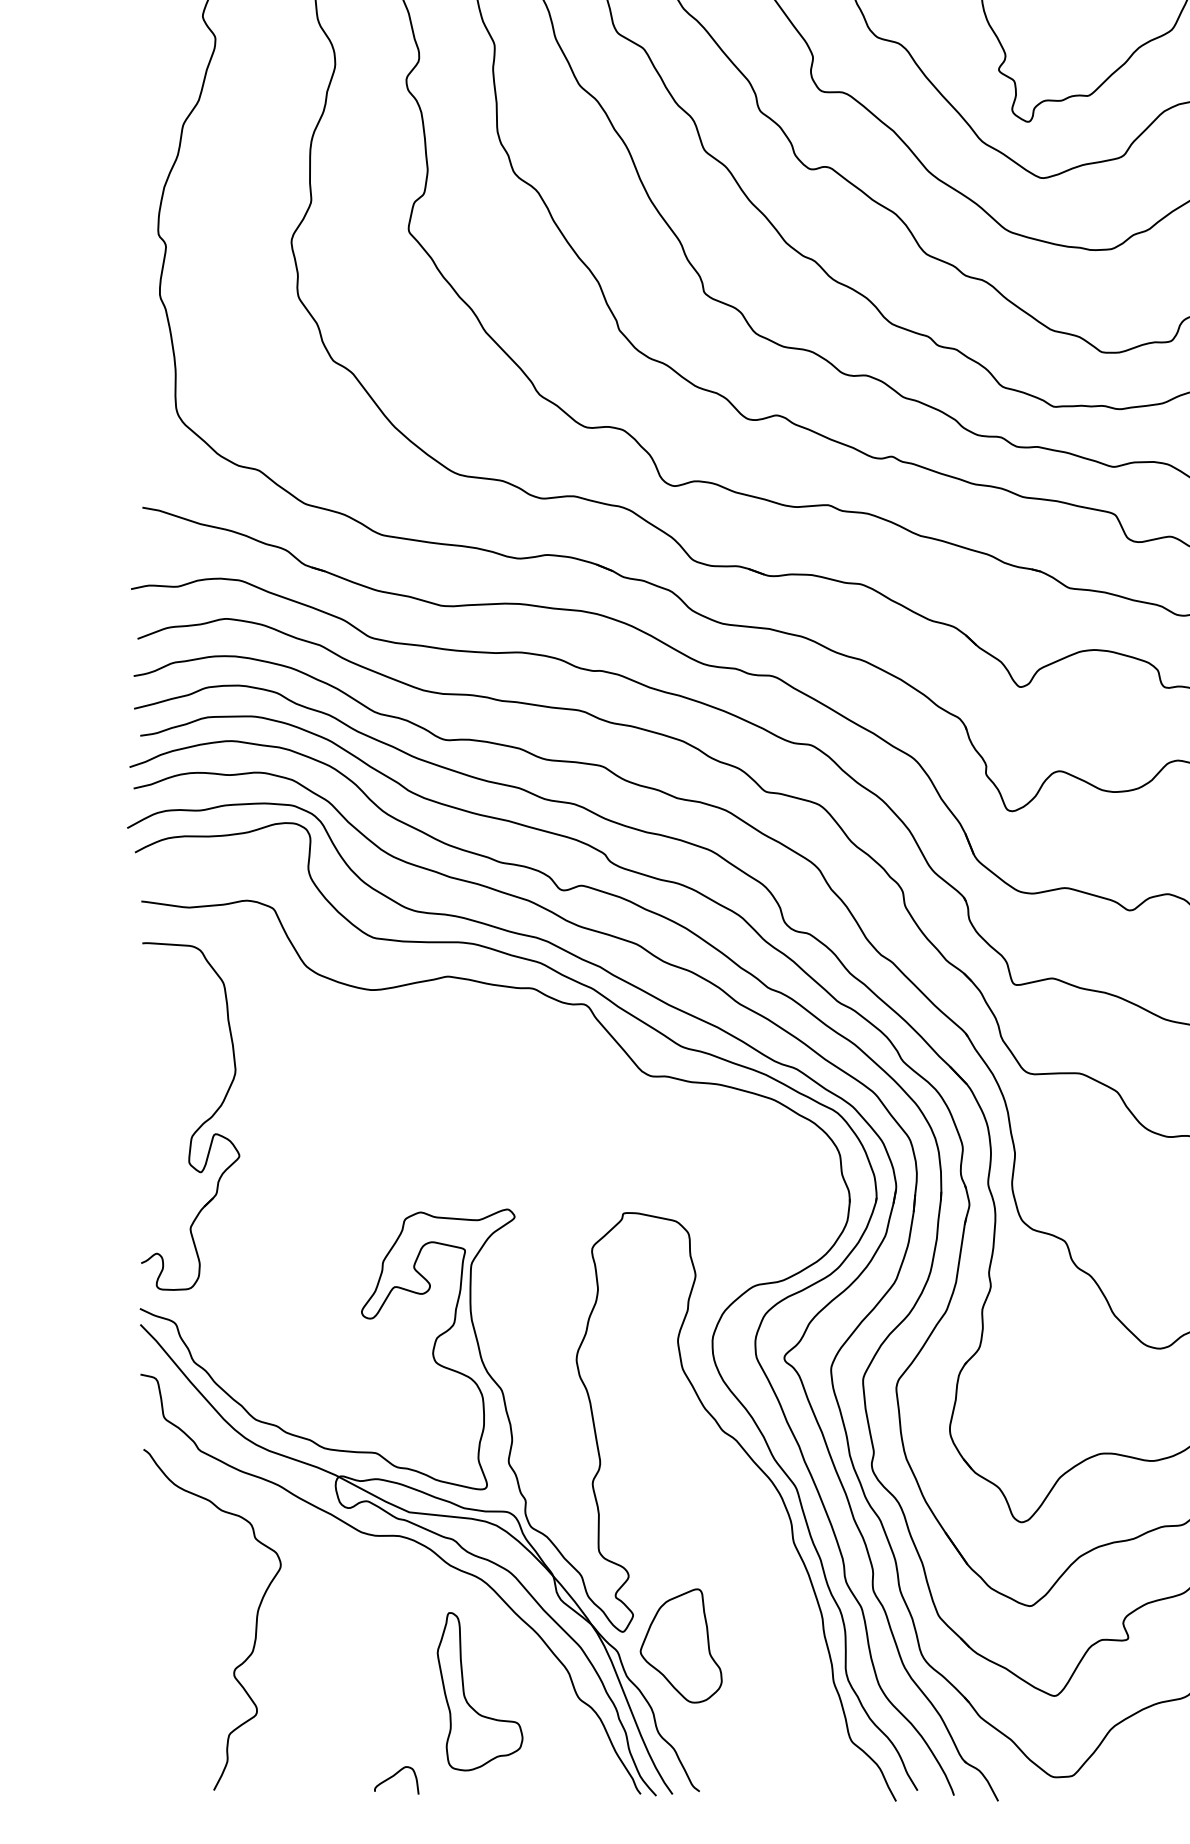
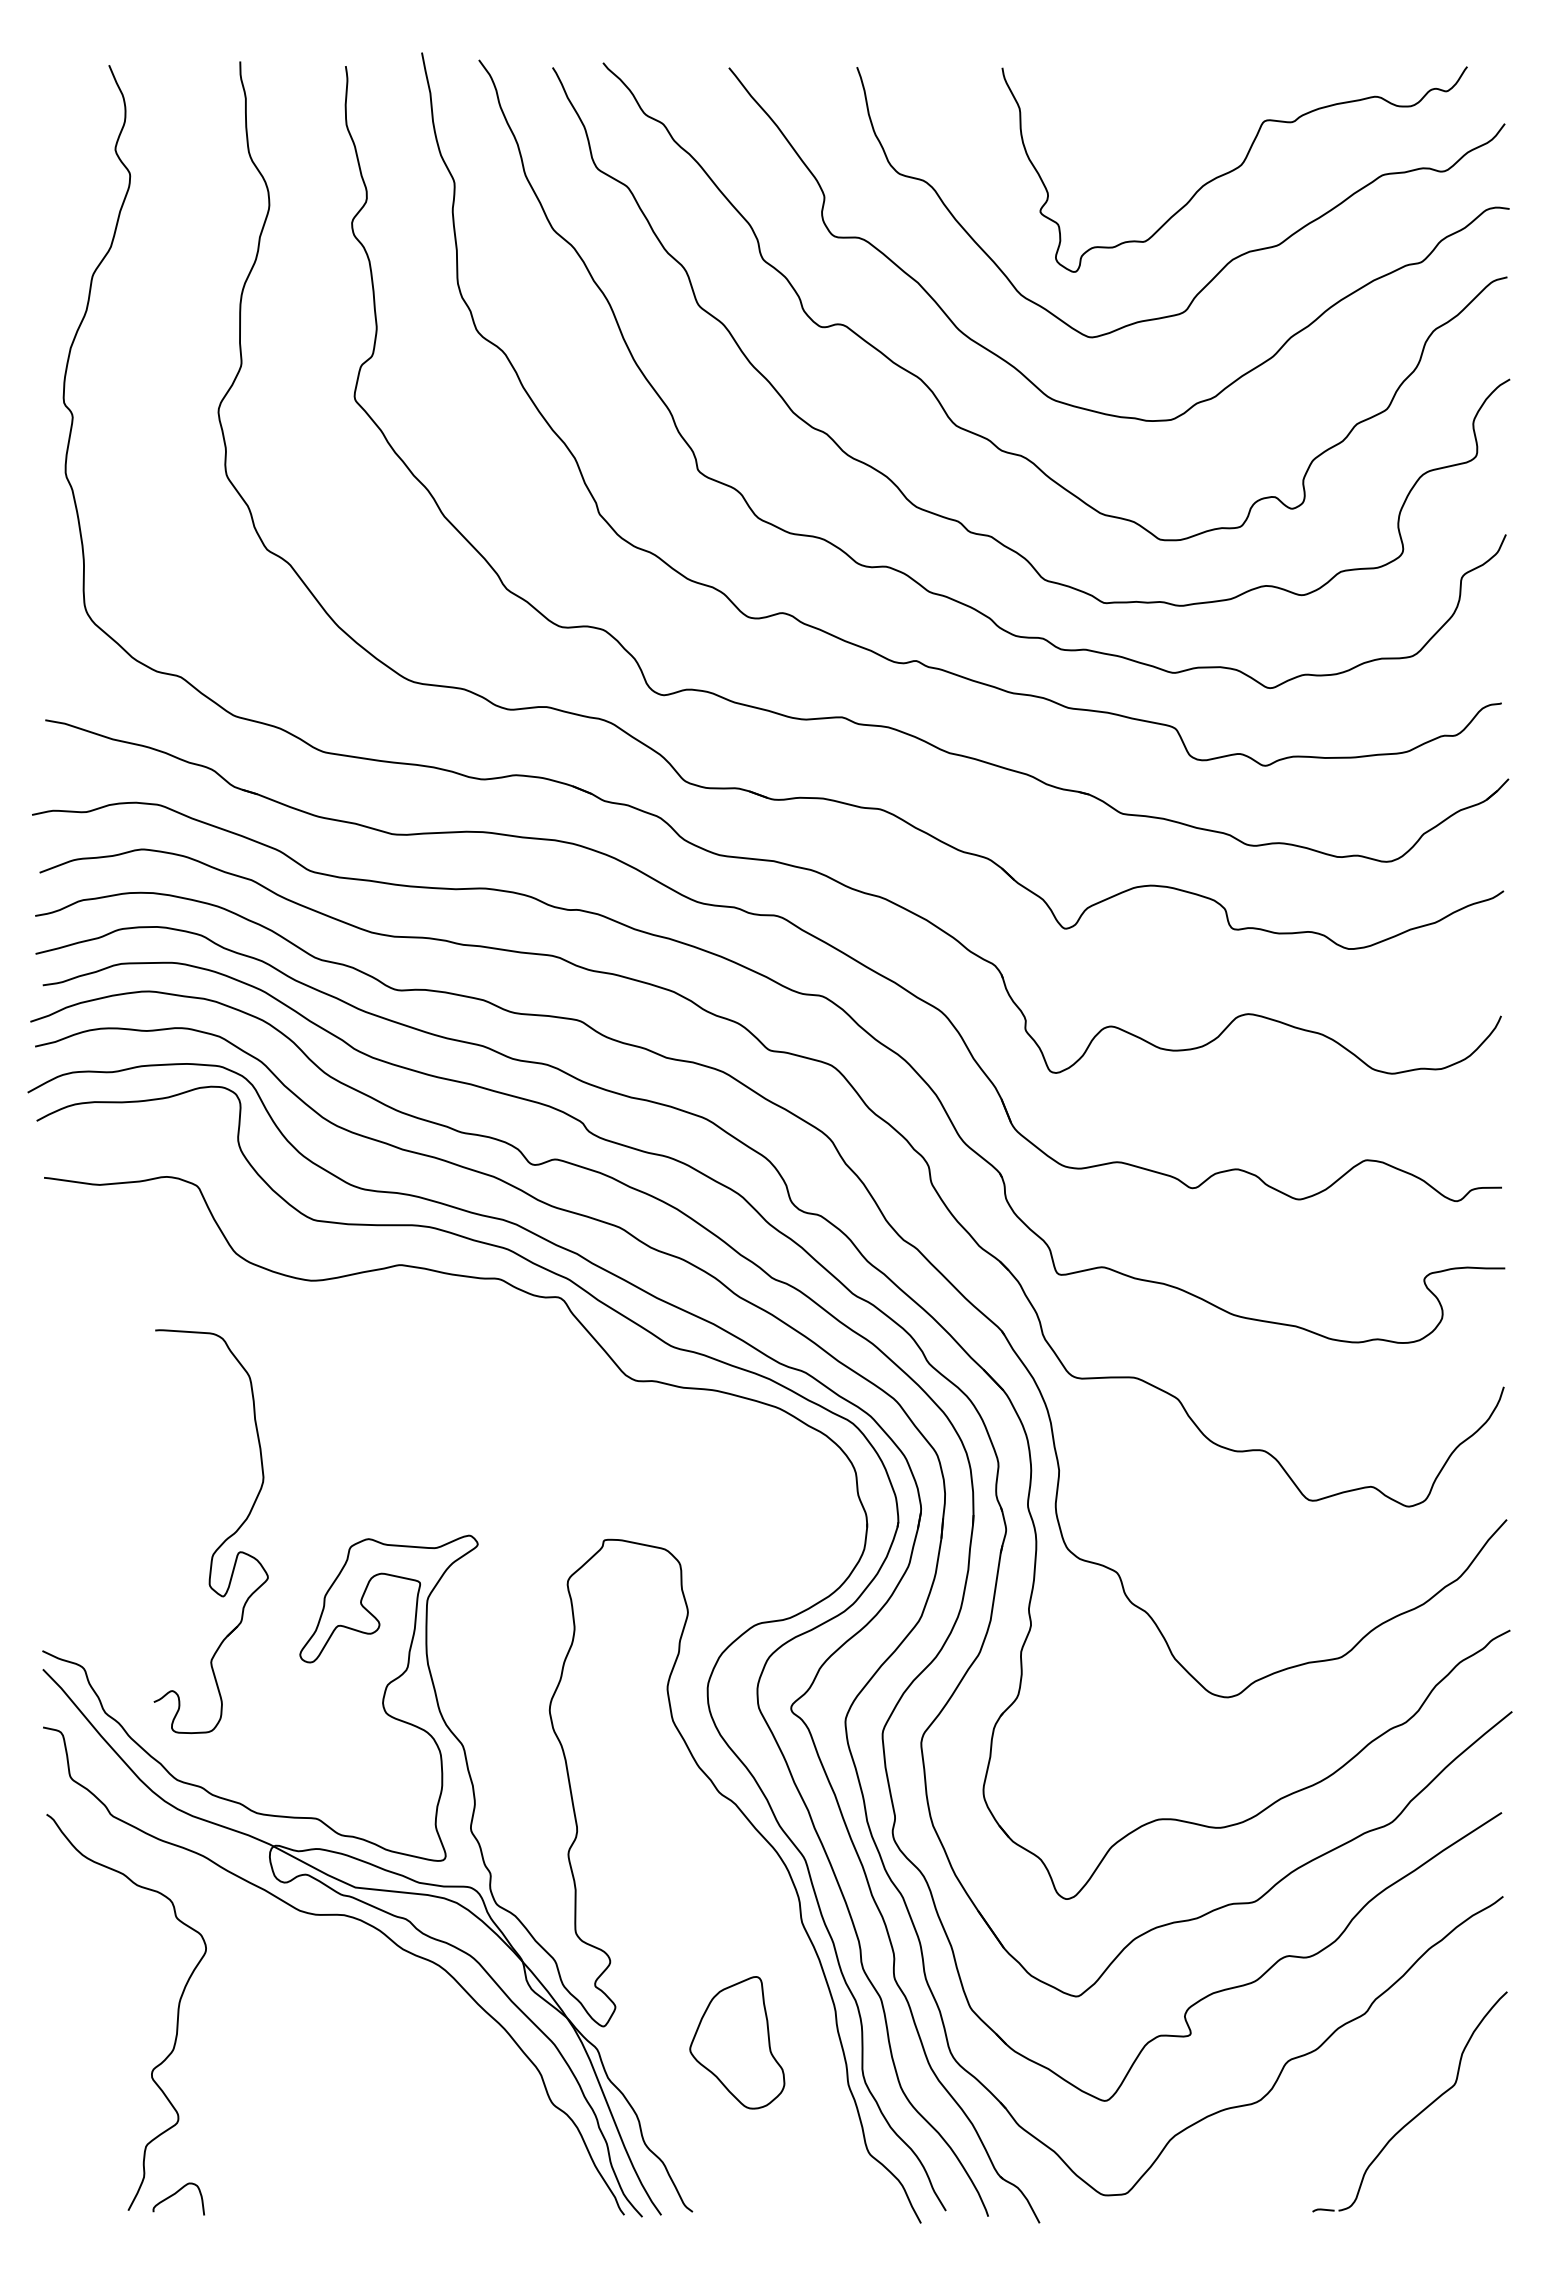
part: (200, 1125) -> (222, 1542), moved
part: (681, 1645) -> (737, 2042), moved
part: (465, 1695) -> (420, 2100), removed
curve: (393, 1776) -> (175, 2194), moved

